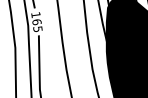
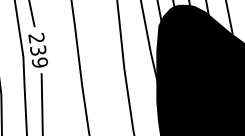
text: (36, 21) -> (37, 49), 165 -> 239

